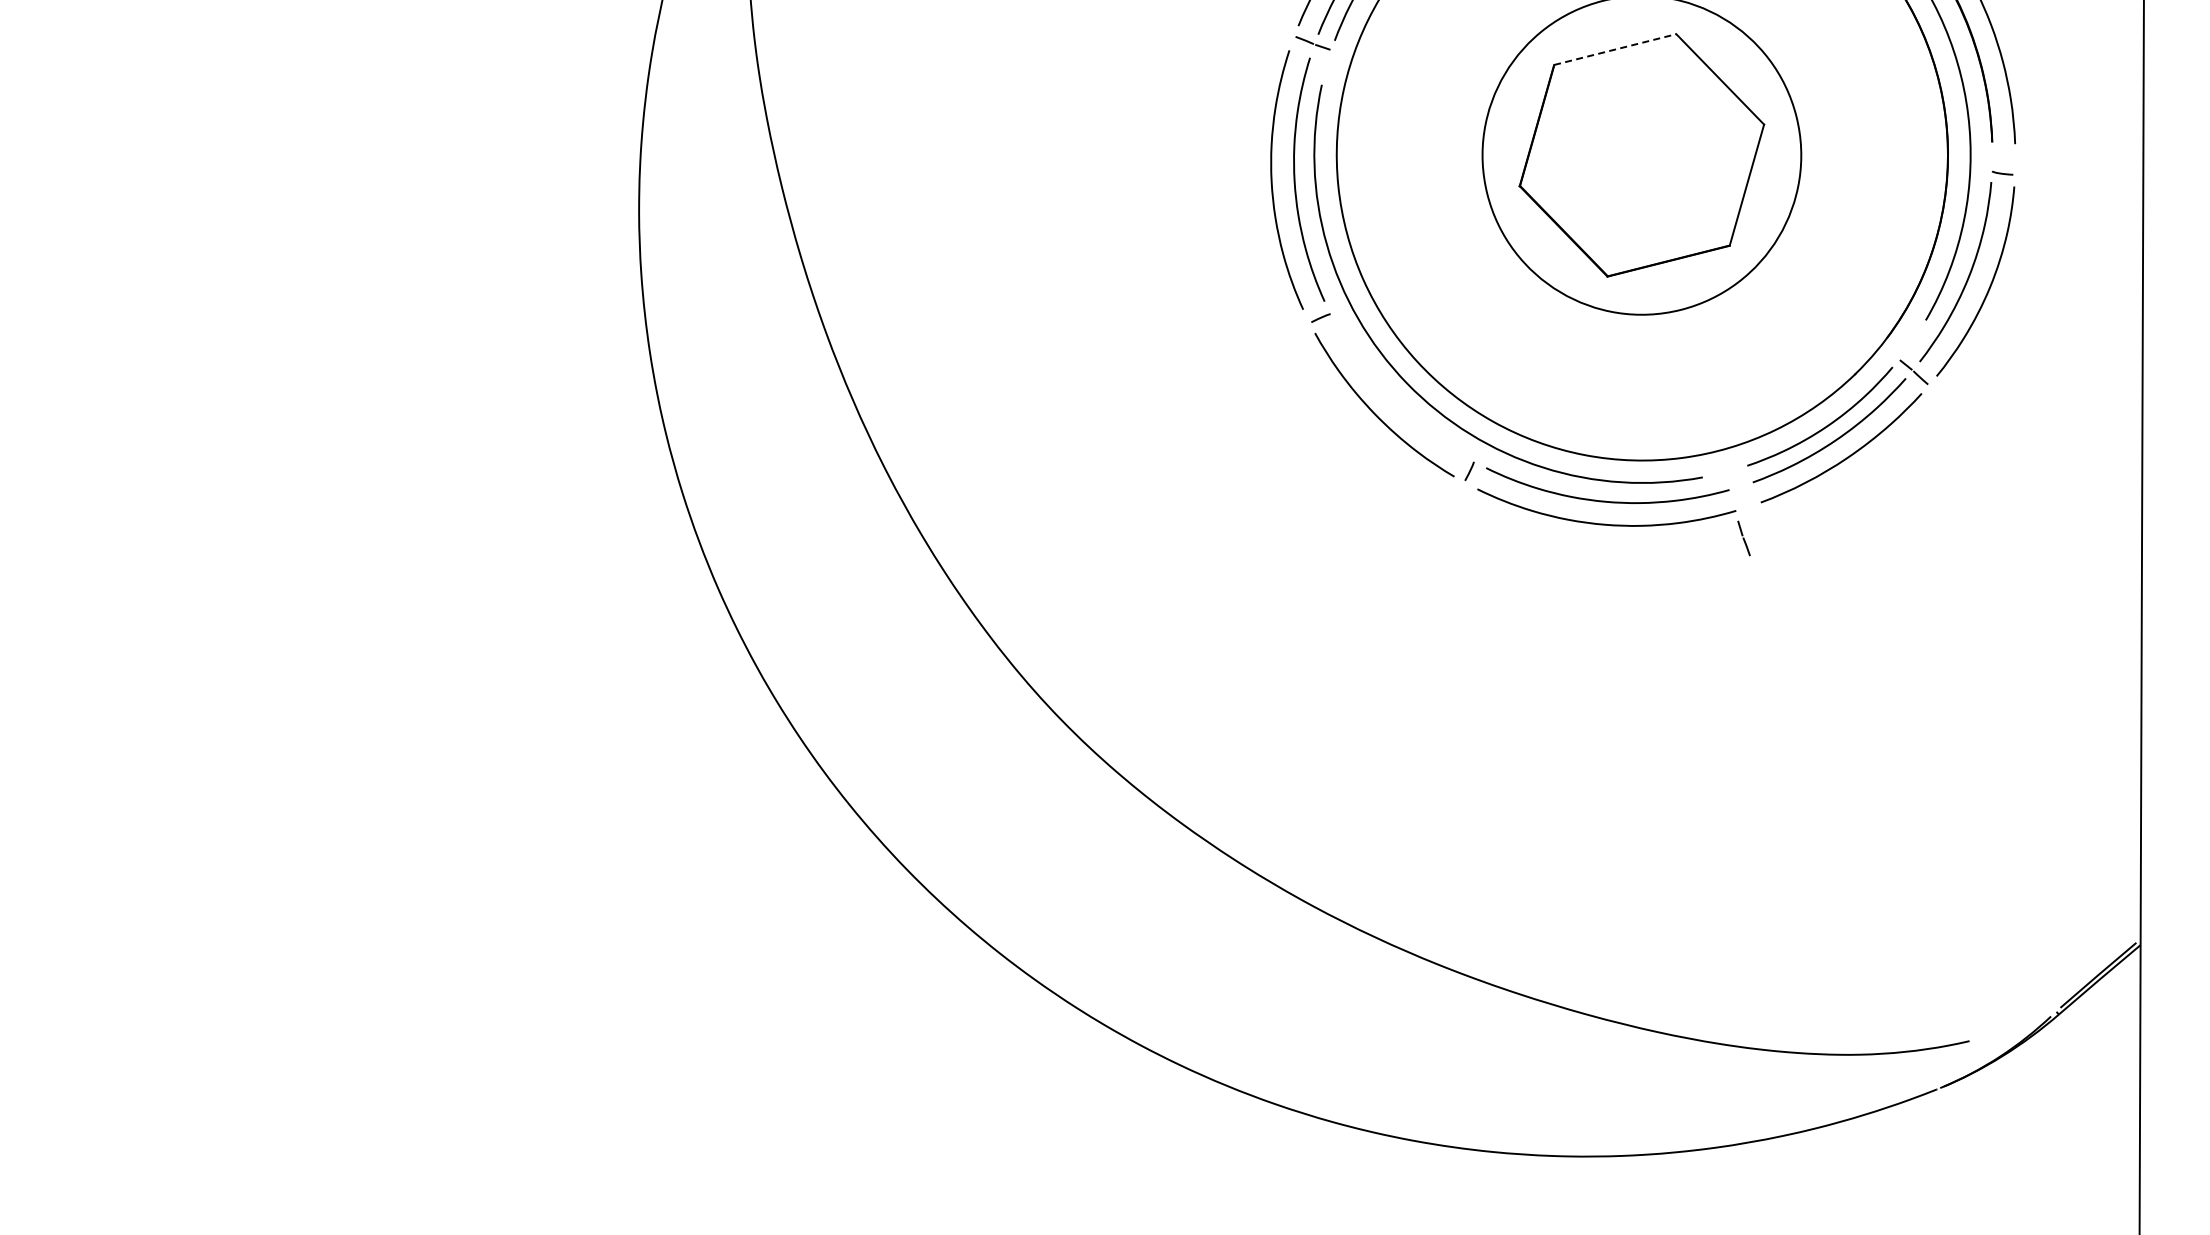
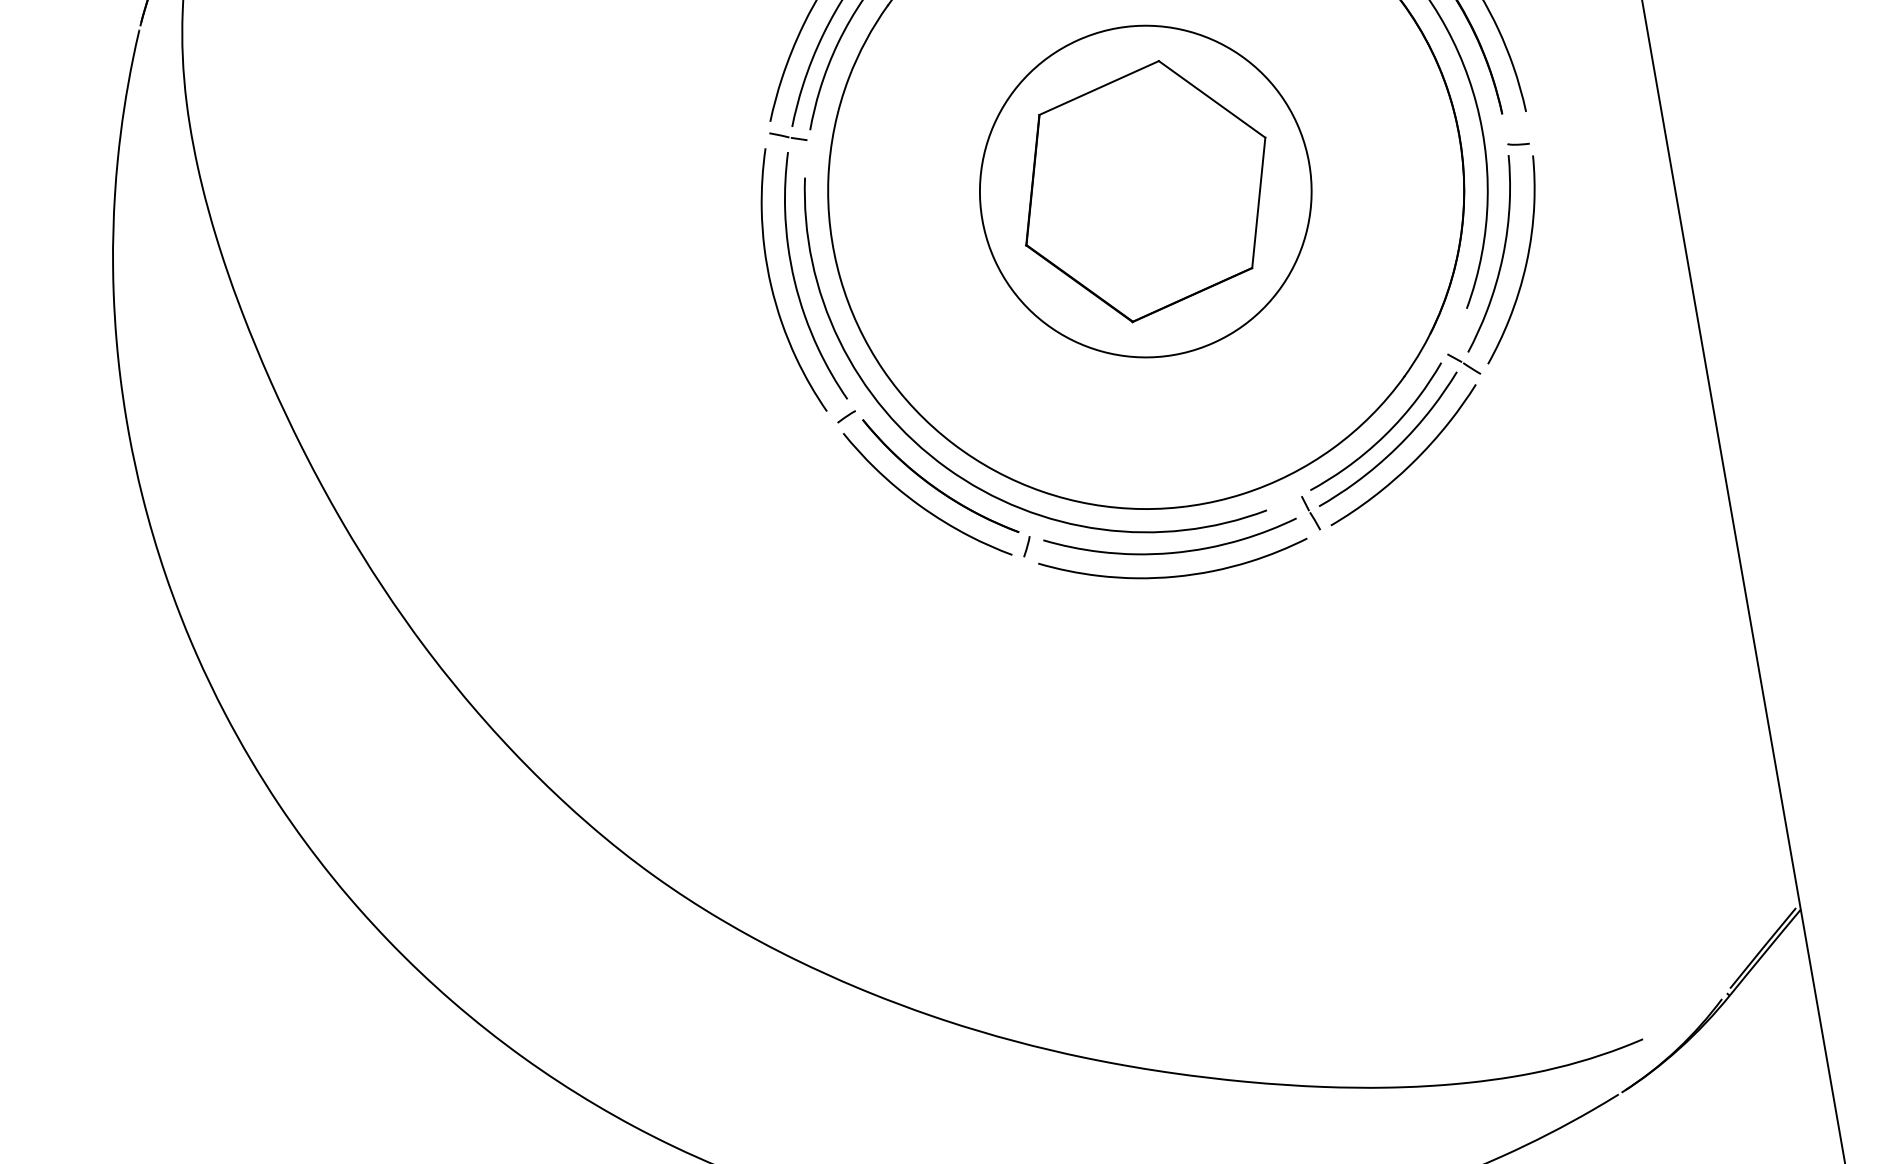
line: (1615, 49) -> (1099, 87), dashed -> solid
part: (1392, 398) -> (934, 486), added
line: (1743, 538) -> (1310, 513), moved

